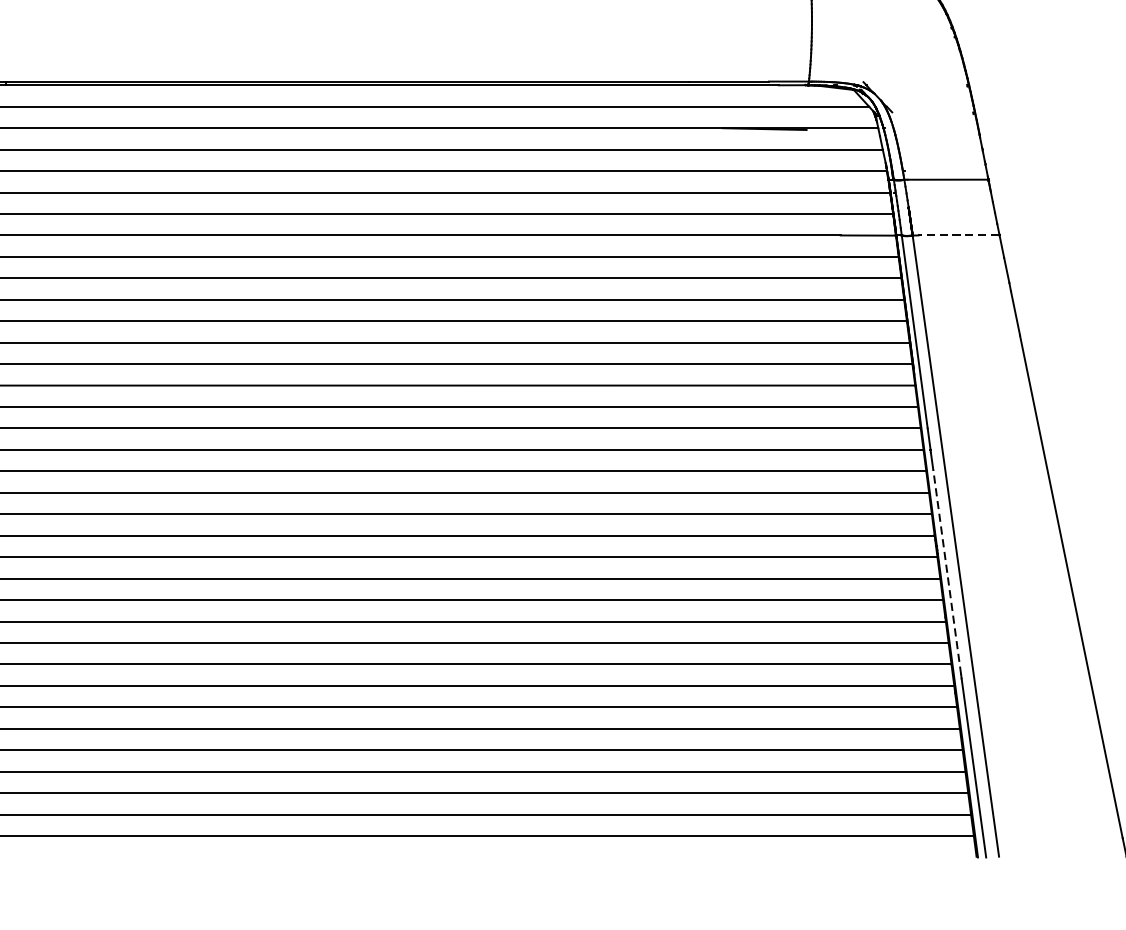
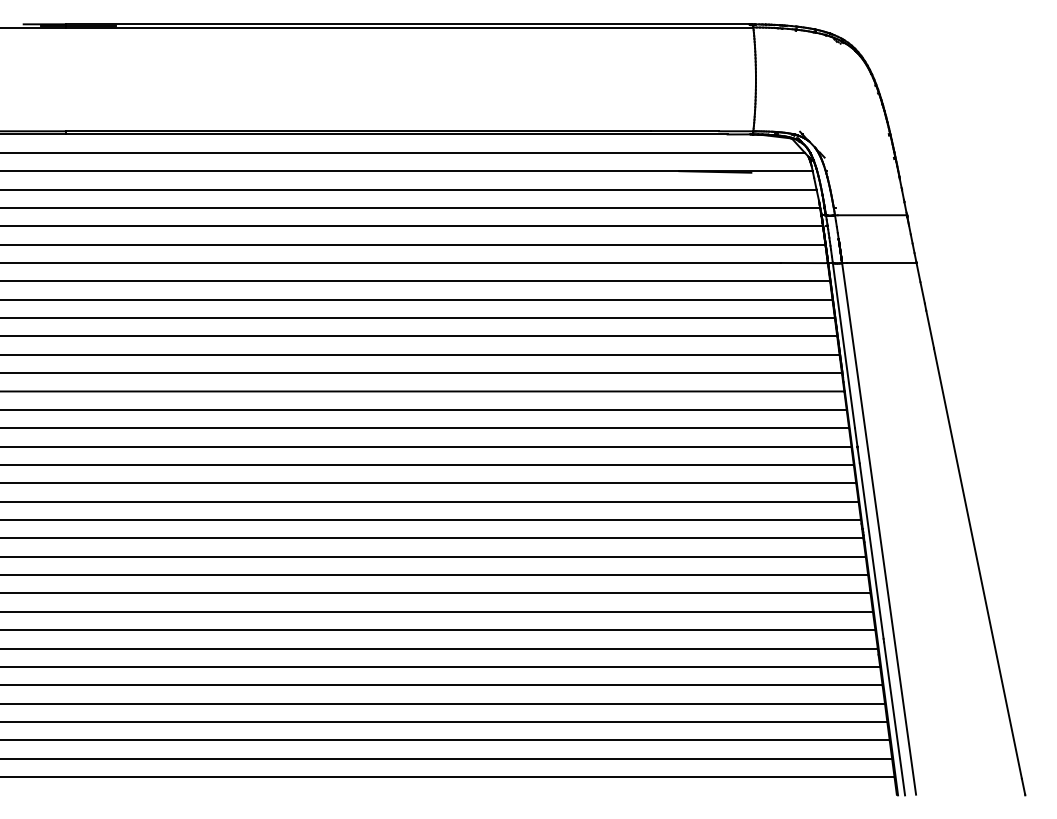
line: (958, 234) -> (881, 262), dashed -> solid
line: (946, 572) -> (871, 551), dashed -> solid

